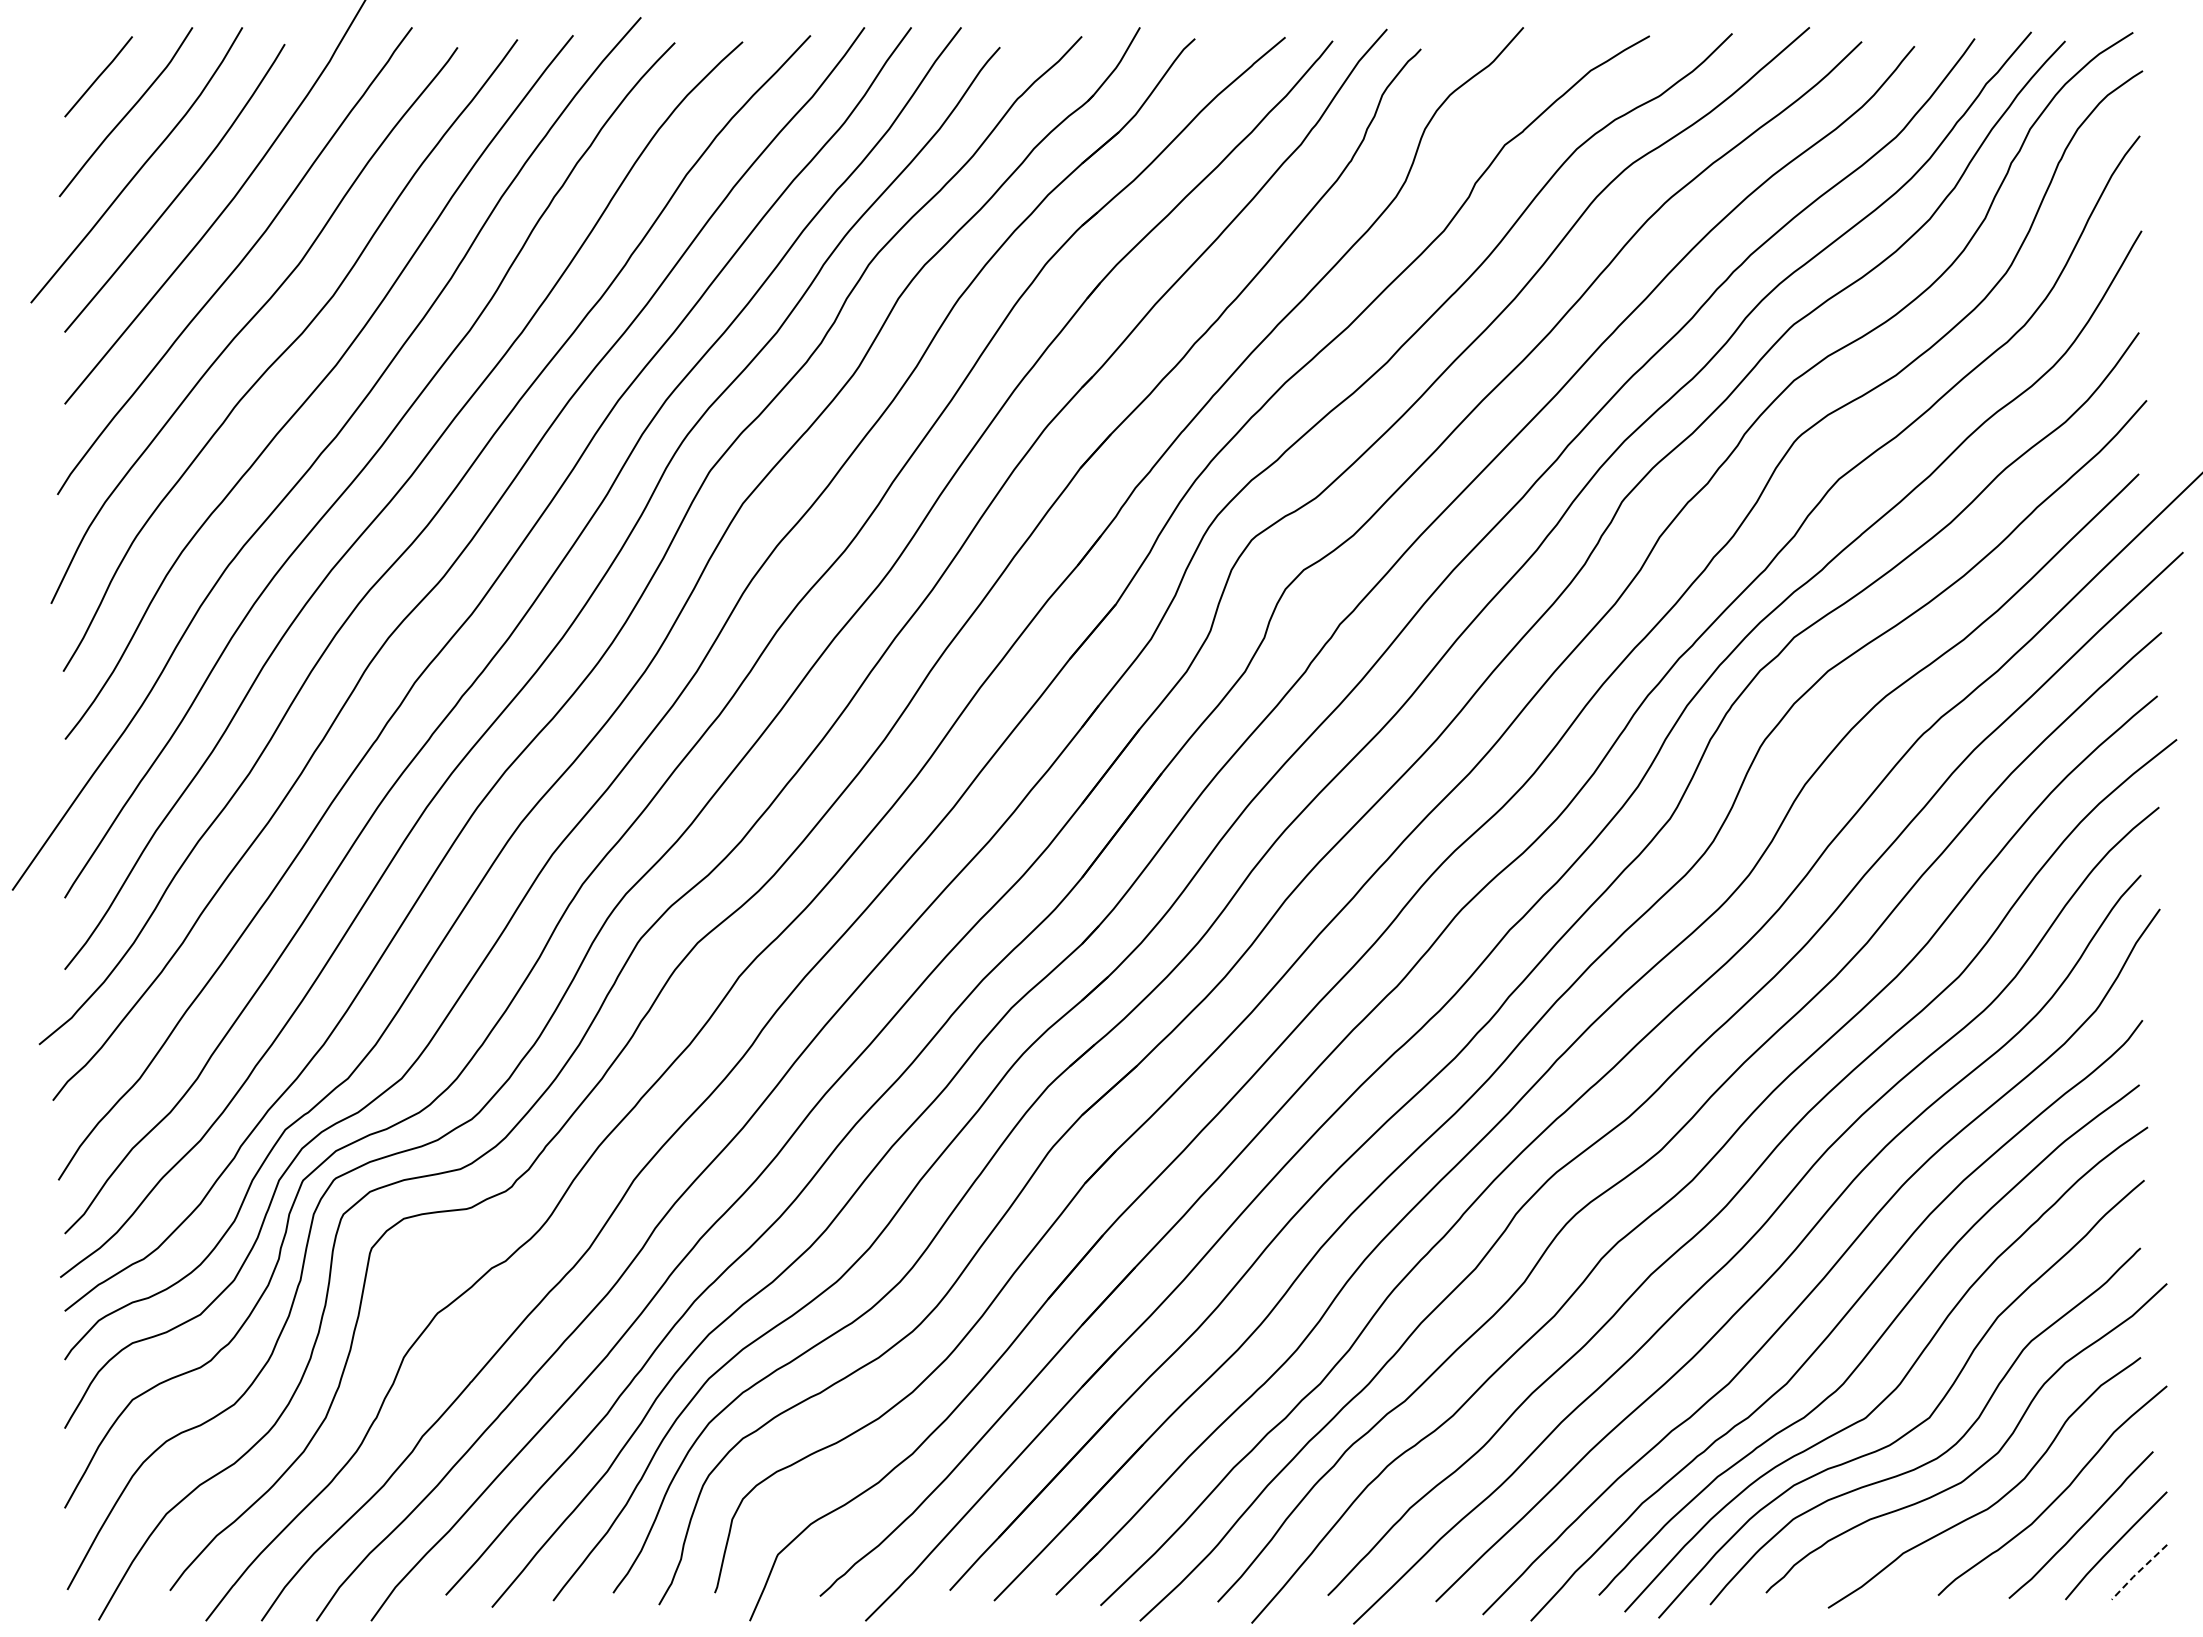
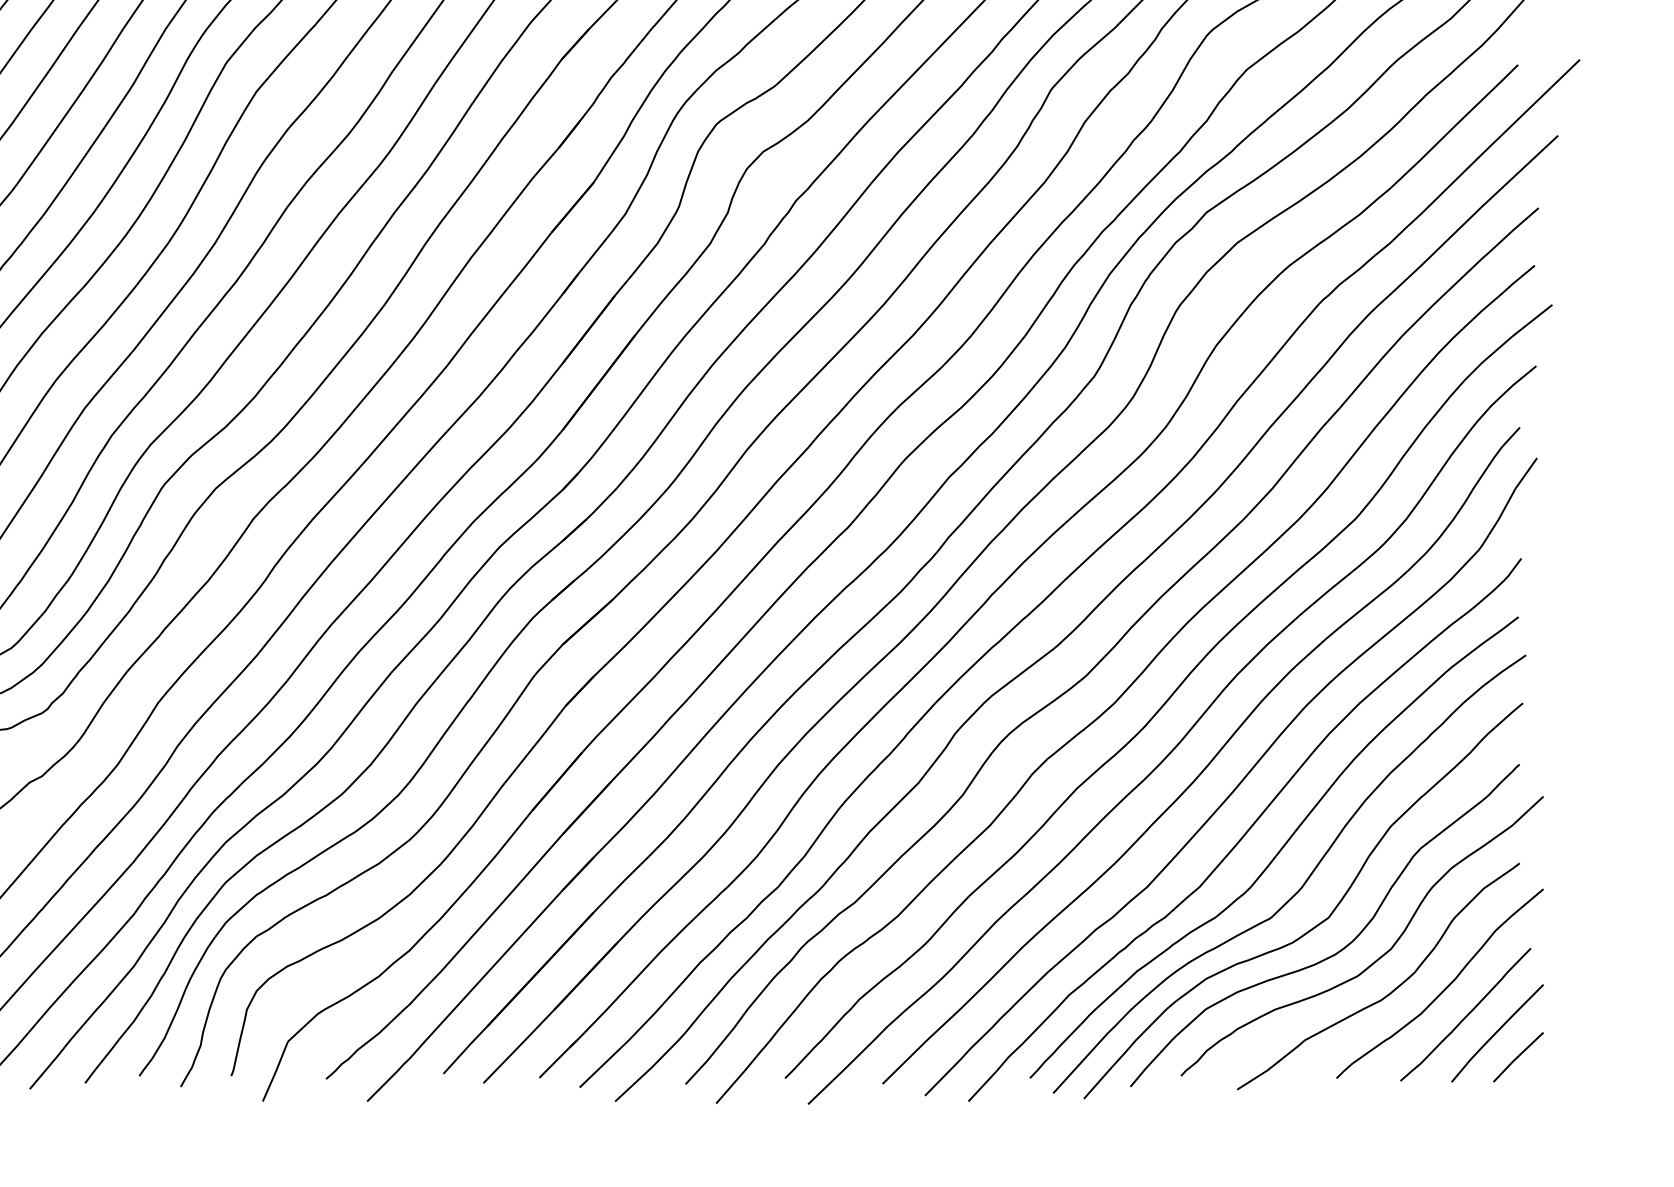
line: (2138, 1572) -> (1517, 1057), dashed -> solid

